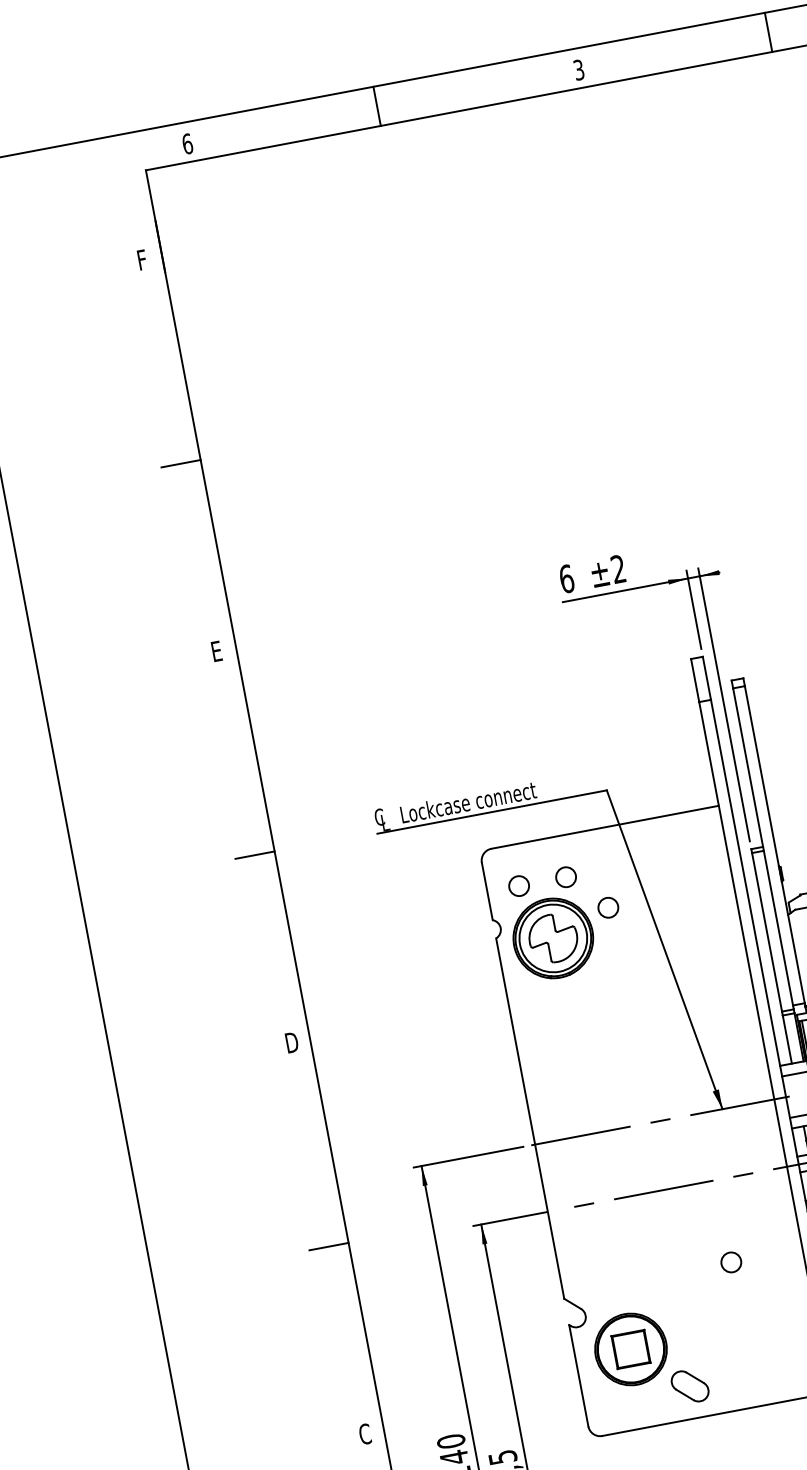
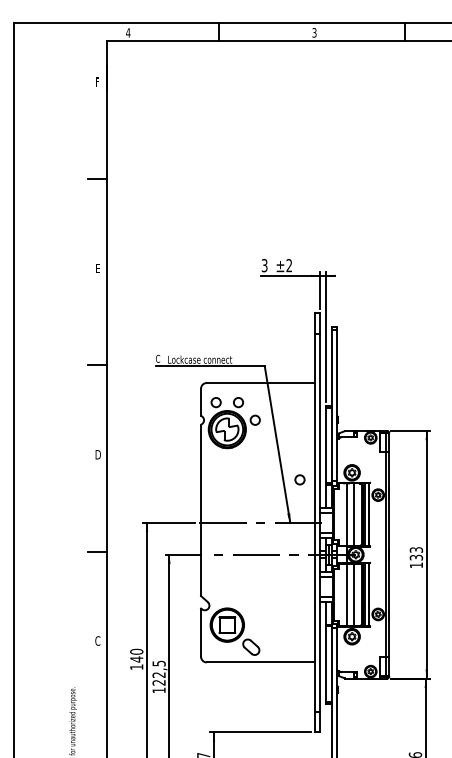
text: (187, 143) -> (128, 32), 6 -> 4
text: (566, 578) -> (264, 265), 6 -> 3
circle: (730, 1261) -> (299, 479), moved

